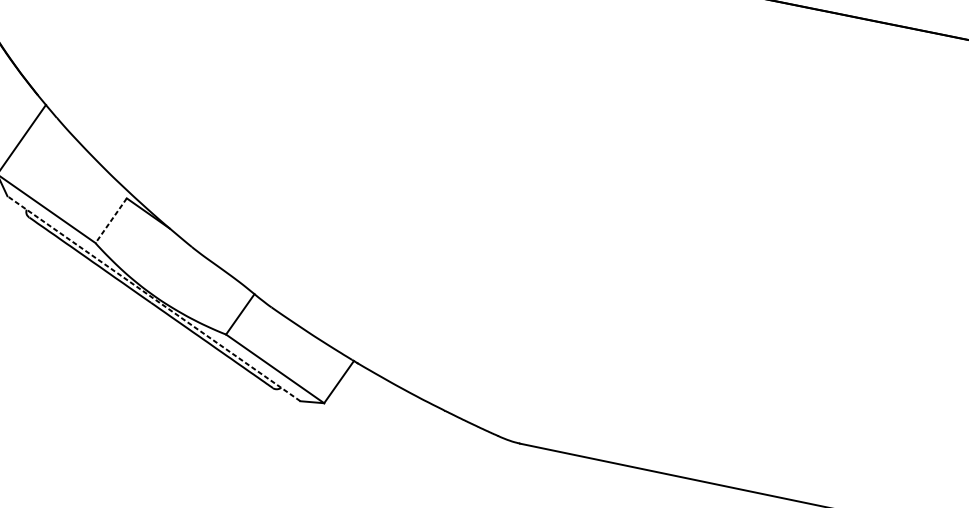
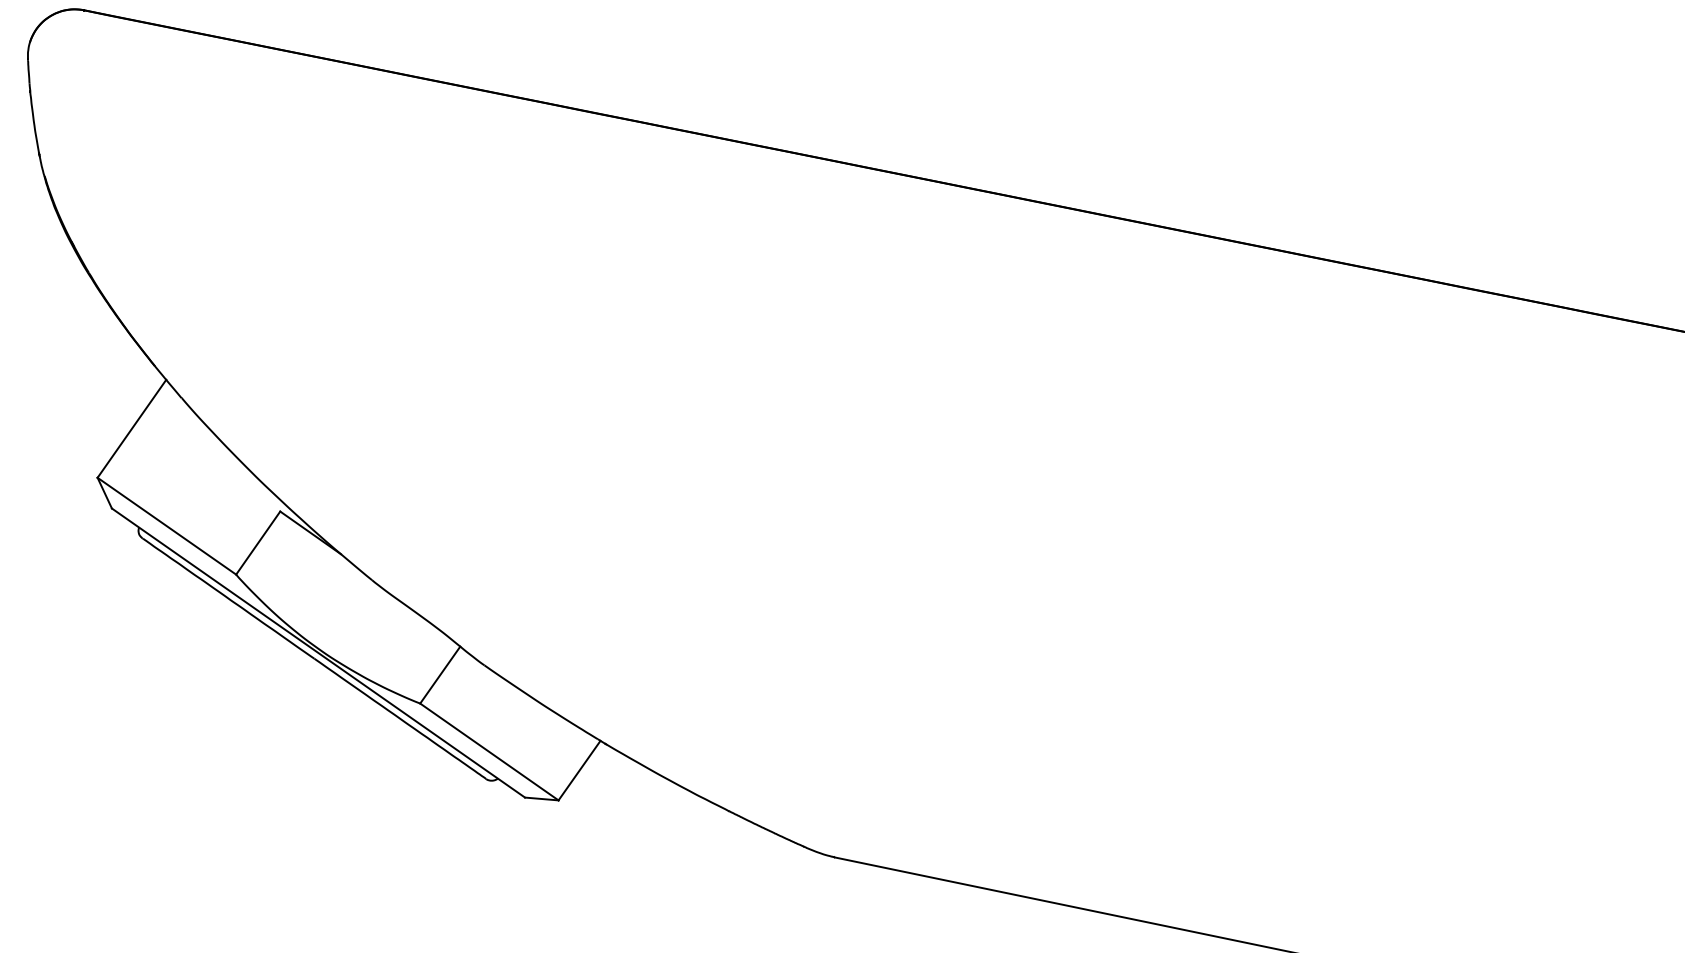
line: (110, 221) -> (257, 543), dashed -> solid
line: (153, 298) -> (318, 652), dashed -> solid

